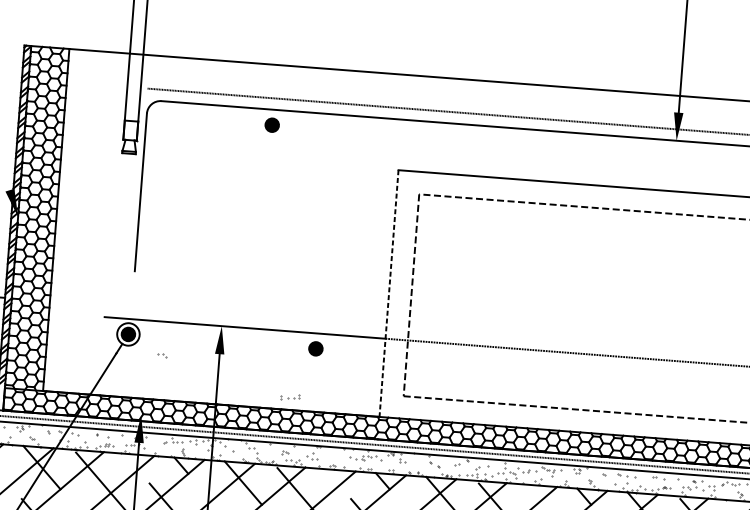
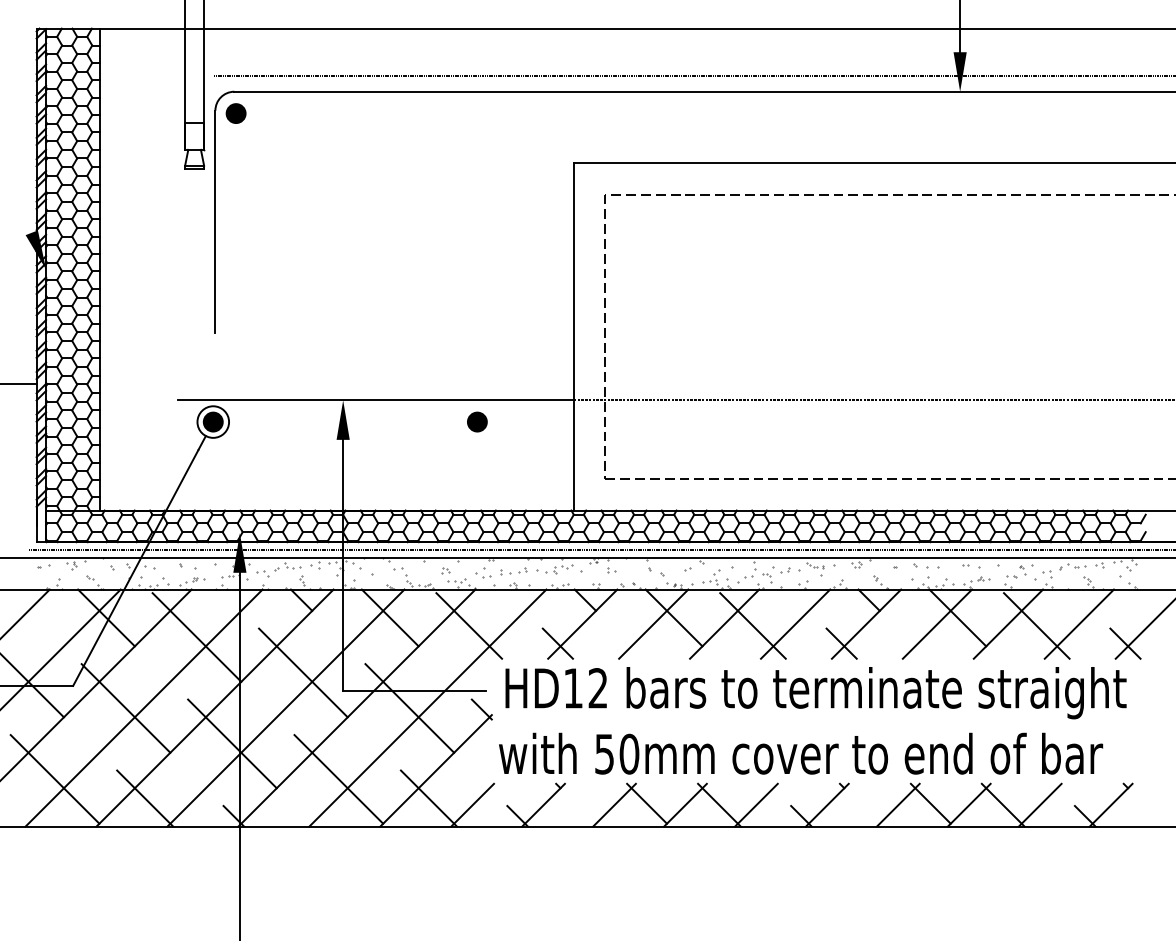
part: (271, 125) -> (235, 113), moved
line: (388, 293) -> (573, 336), dashed -> solid
part: (161, 355) -> (262, 573), moved
part: (290, 397) -> (513, 571), moved

